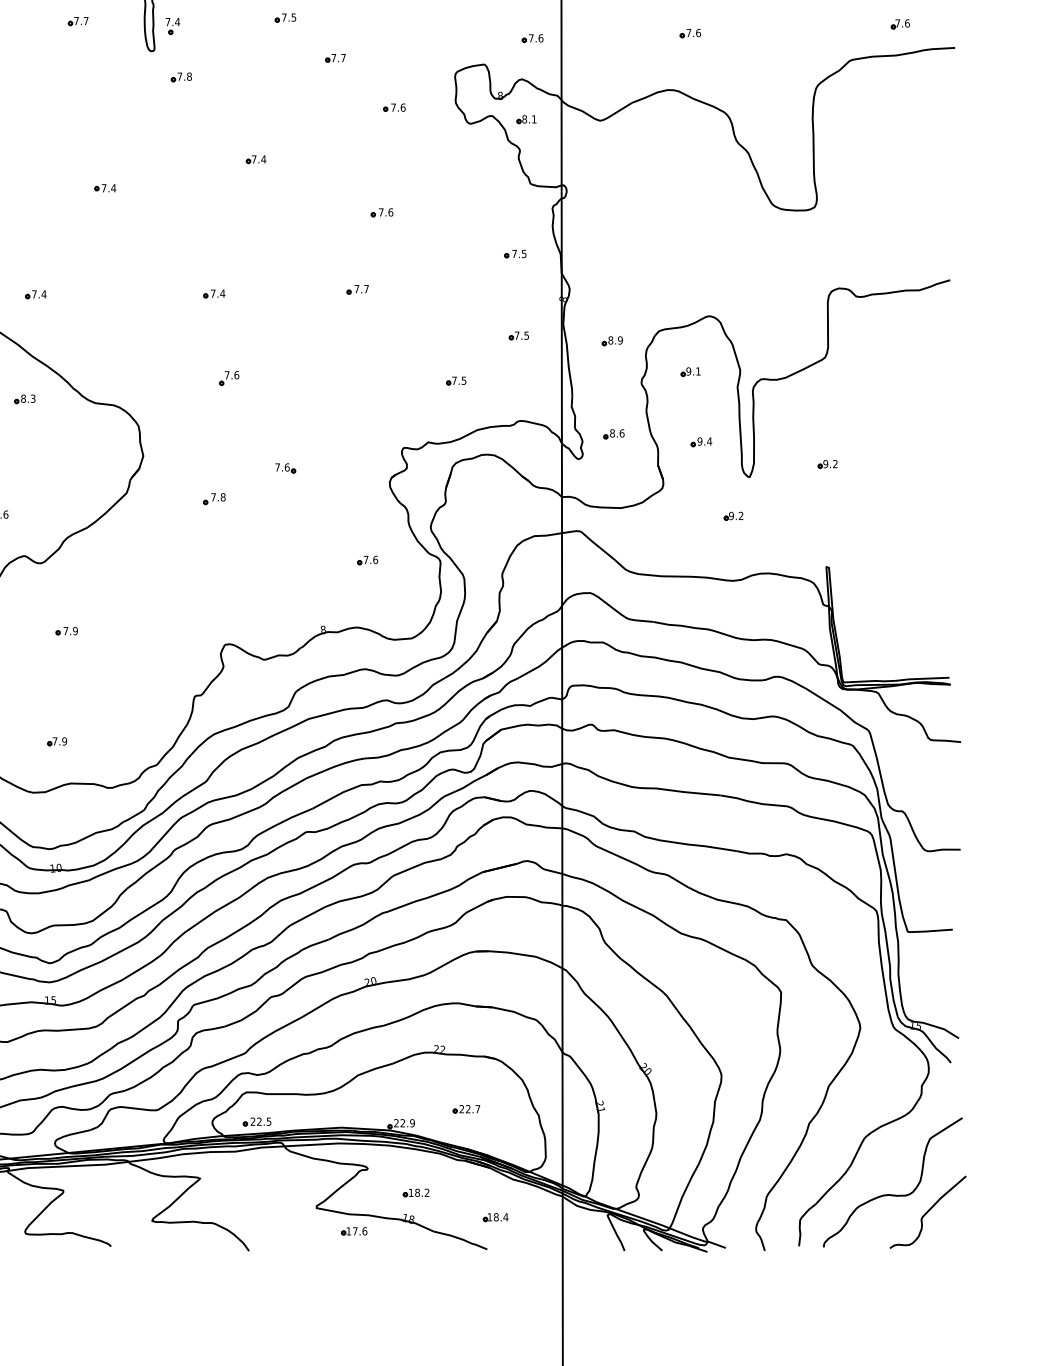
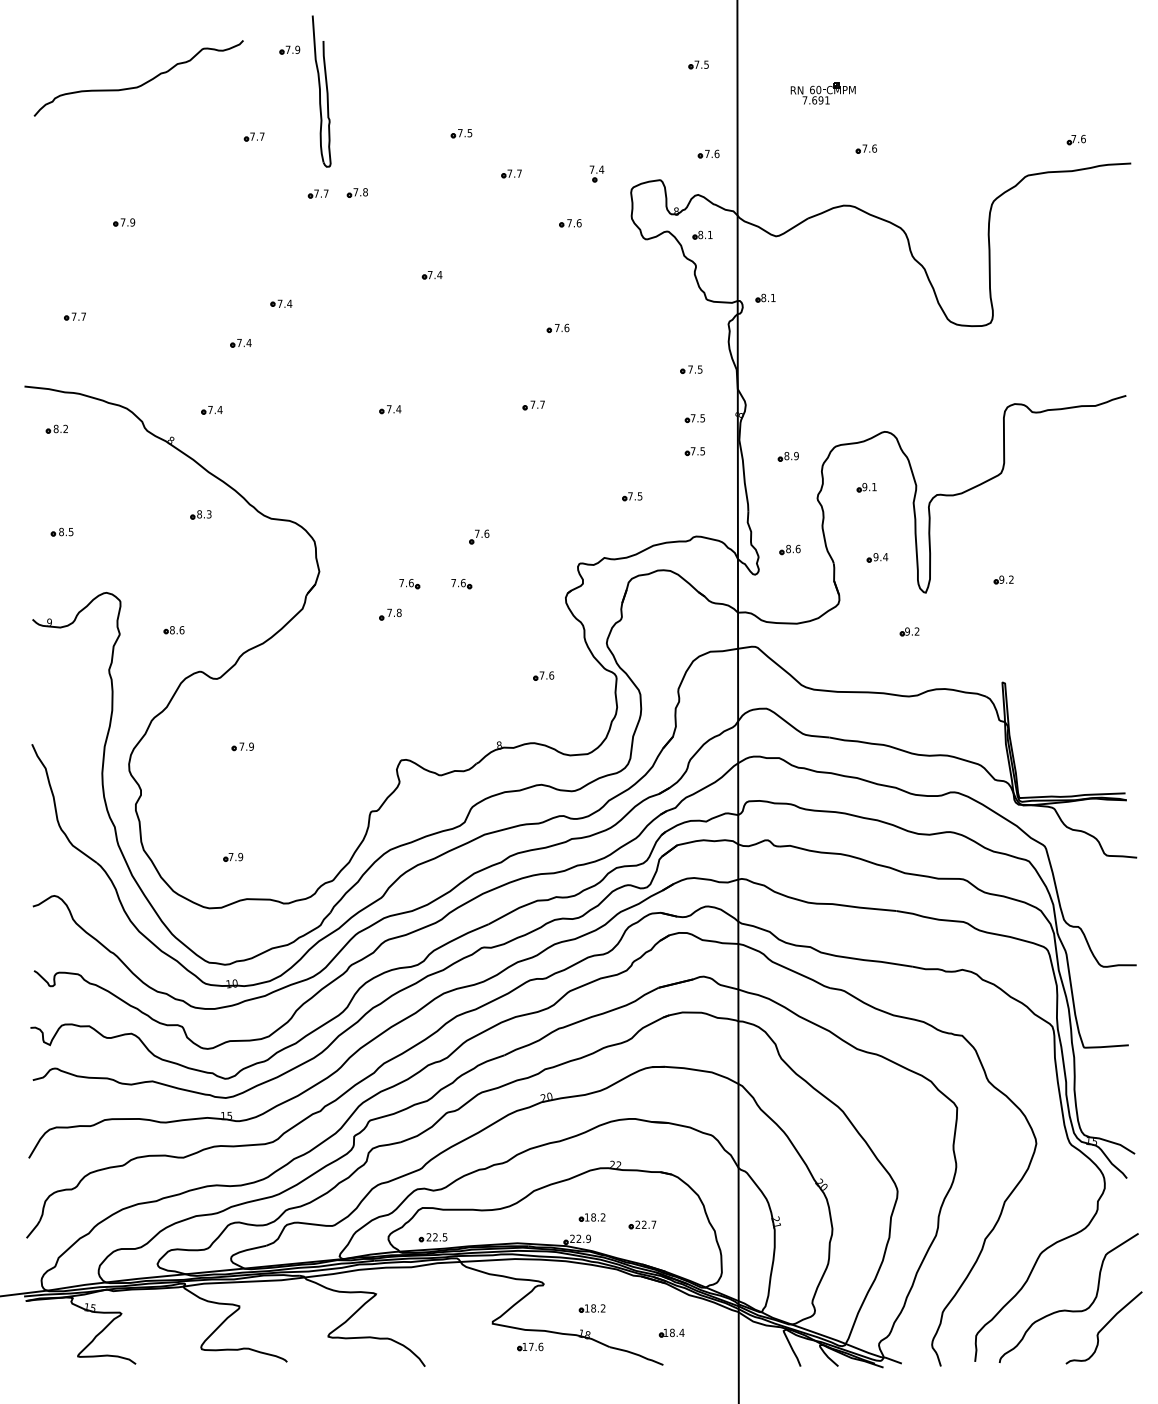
part: (172, 25) -> (596, 173), moved
part: (141, 77) -> (317, 193), added
part: (589, 181) -> (765, 297), added
part: (64, 227) -> (240, 343), added
part: (518, 302) -> (694, 418), added
part: (229, 377) -> (479, 536), moved
part: (233, 468) -> (409, 584), added
part: (415, 1101) -> (591, 1217), added

